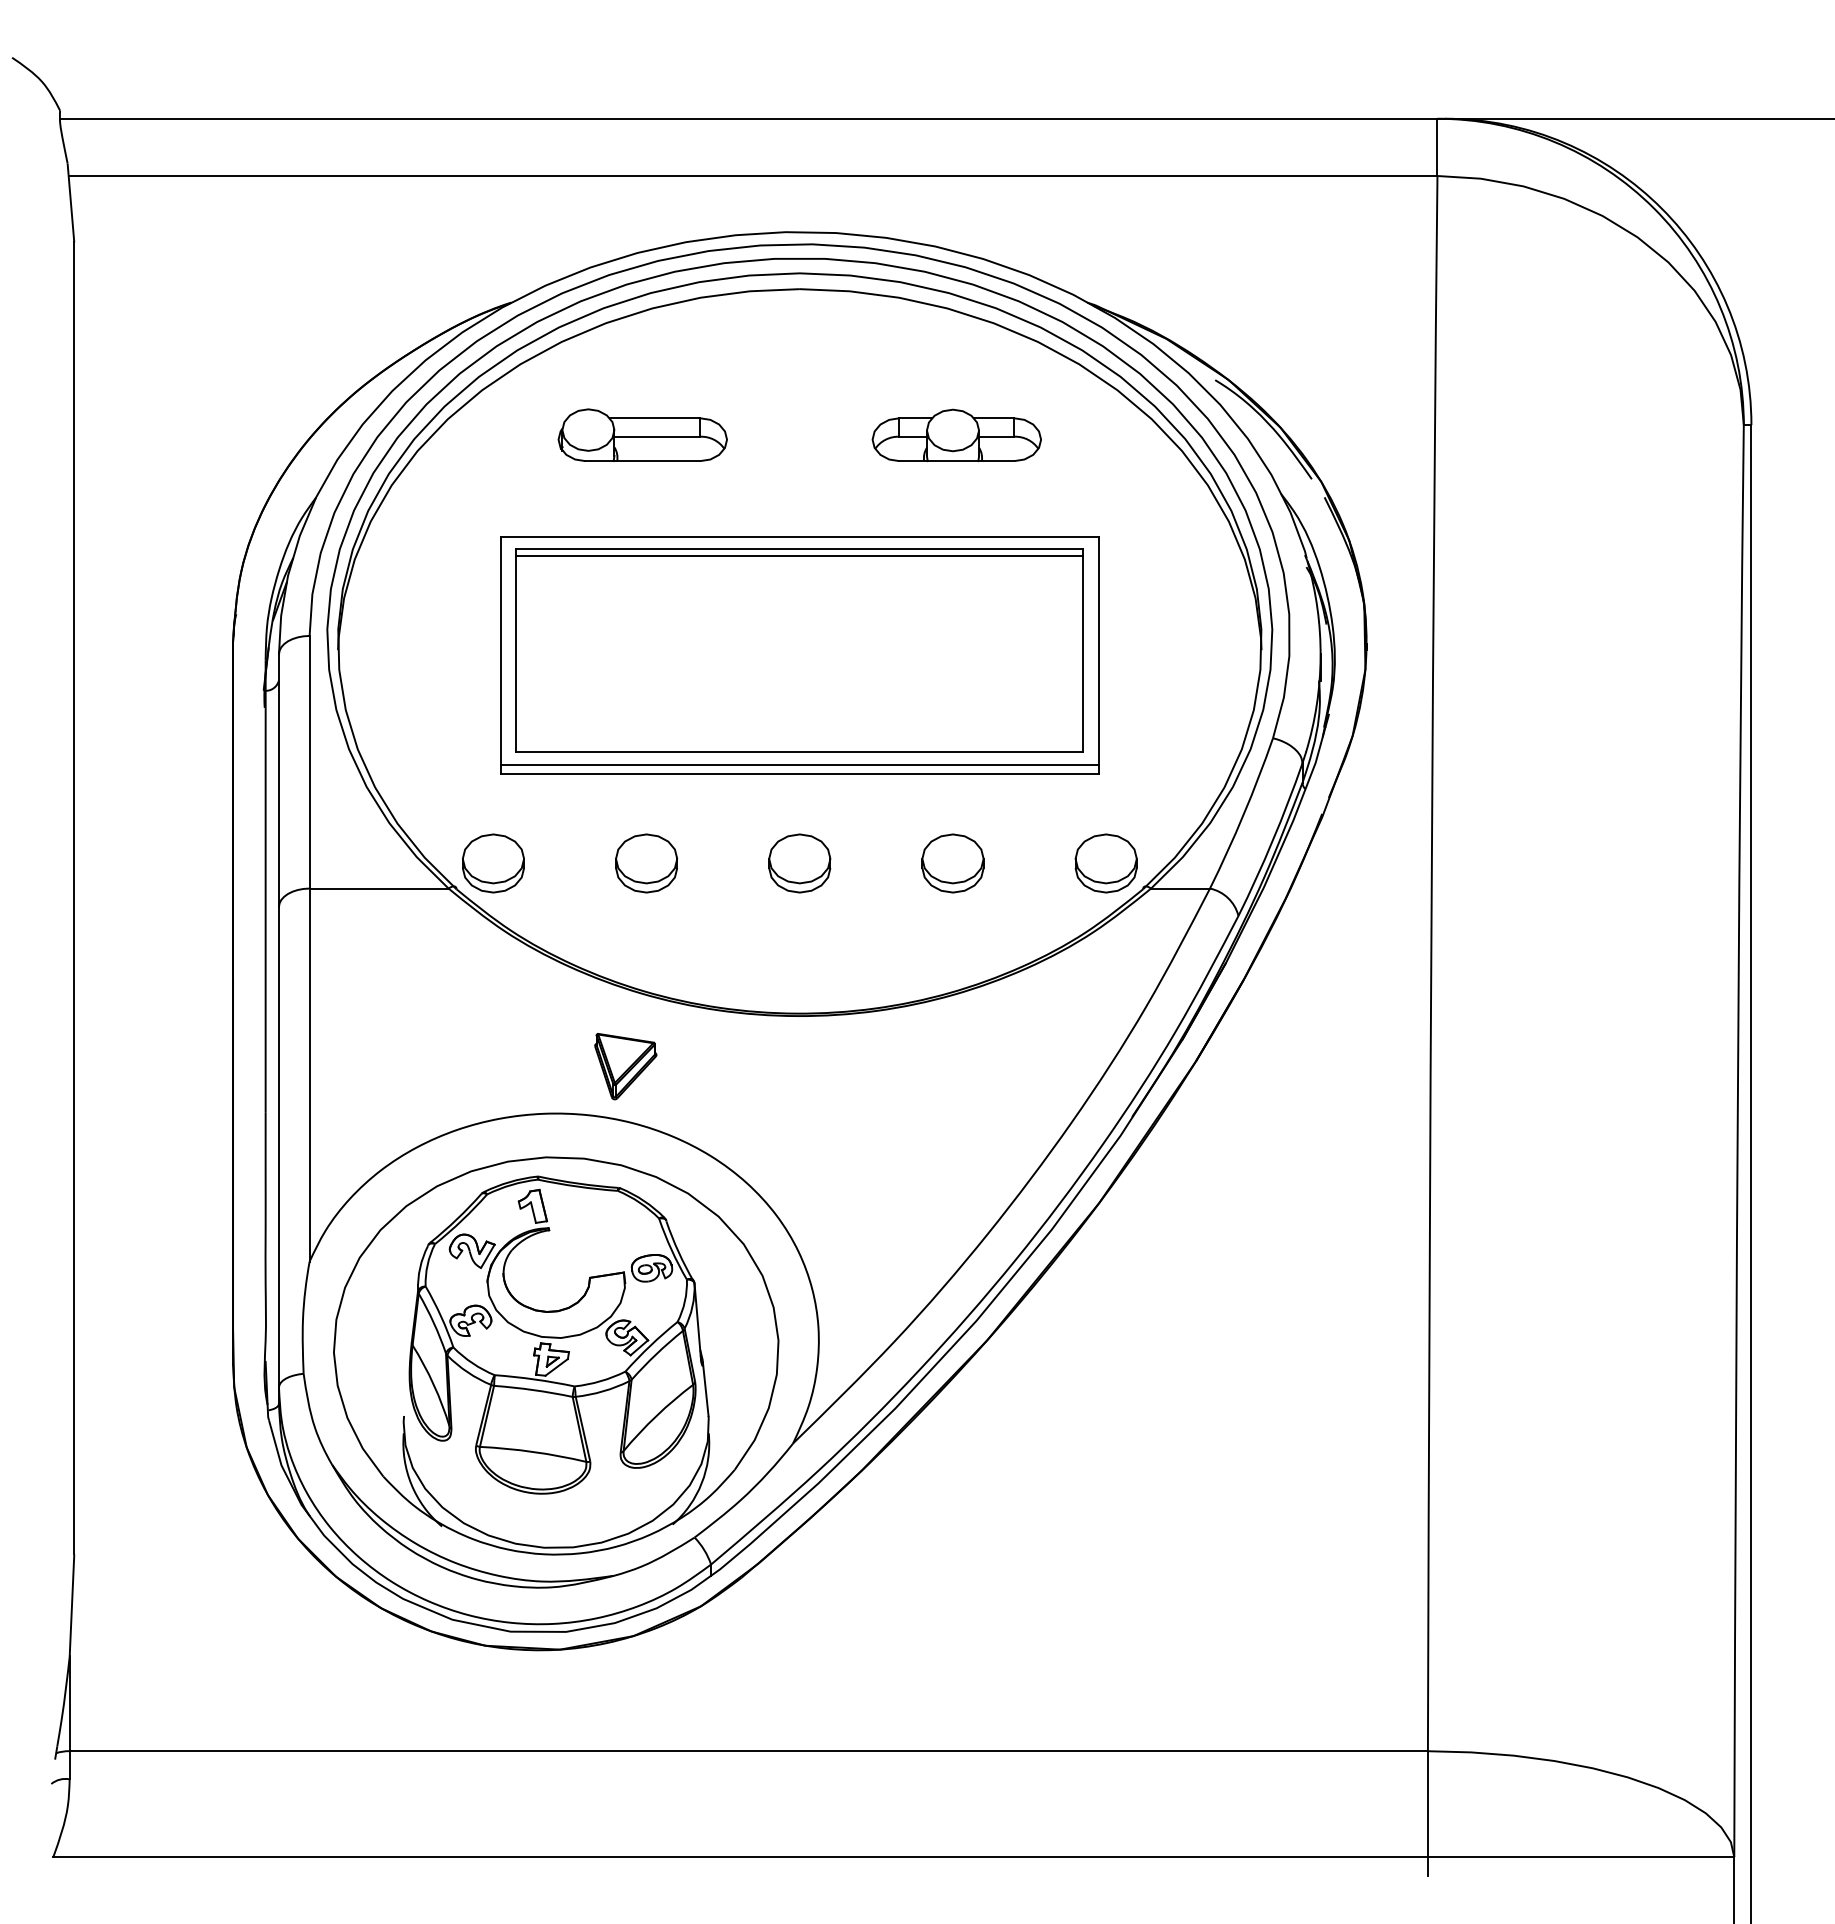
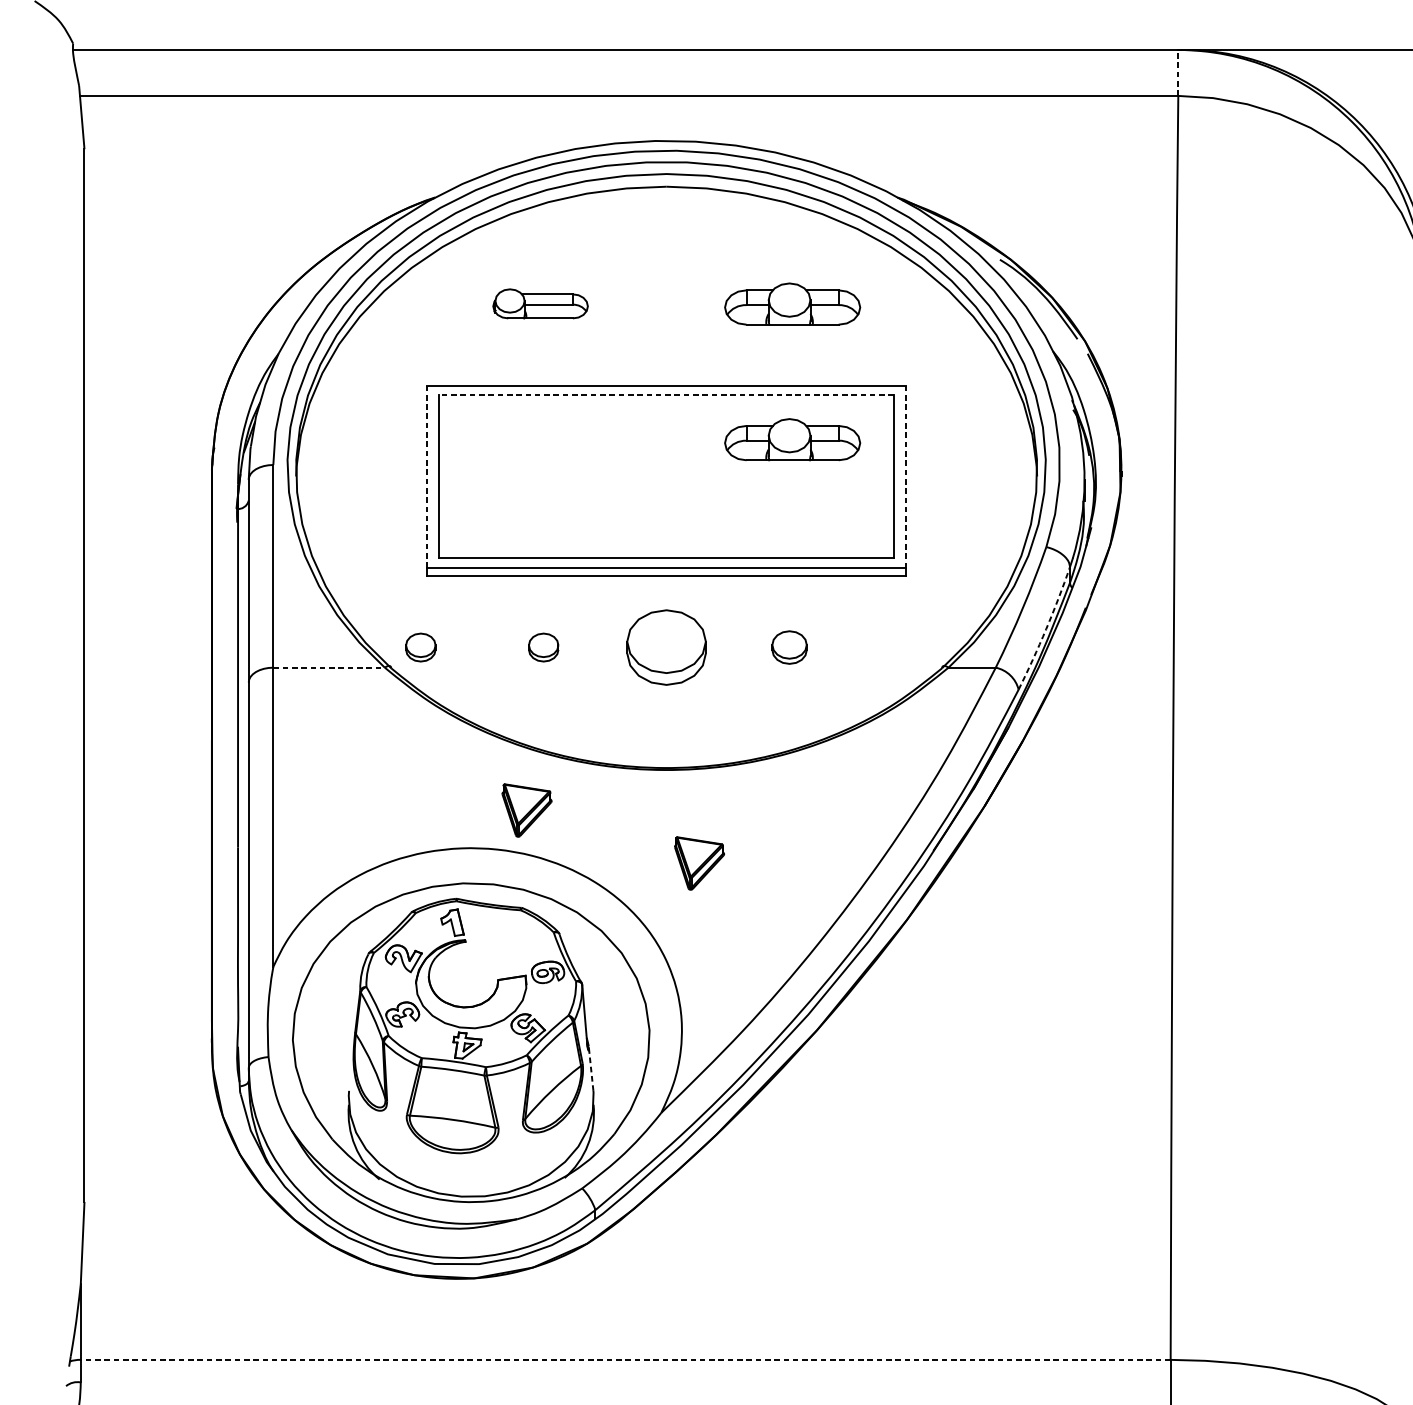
line: (1437, 147) -> (1178, 73), solid -> dashed
part: (642, 434) -> (540, 303), size x0.7
line: (799, 549) -> (666, 395), solid -> dashed
line: (799, 555) -> (666, 400), removed
part: (956, 604) -> (792, 439), added
line: (501, 650) -> (427, 476), solid -> dashed
line: (1098, 650) -> (906, 476), solid -> dashed
arc: (1272, 840) -> (1045, 629), solid -> dashed
part: (493, 863) -> (420, 647), size x0.6
part: (646, 863) -> (543, 647), size x0.6
part: (799, 863) -> (666, 647), size x1.6
part: (952, 863) -> (789, 647), size x0.7
part: (1105, 863) -> (911, 647), removed
line: (379, 888) -> (329, 667), solid -> dashed
part: (840, 1132) -> (699, 863), added
line: (705, 1388) -> (590, 1068), solid -> dashed
line: (748, 1751) -> (625, 1360), solid -> dashed

